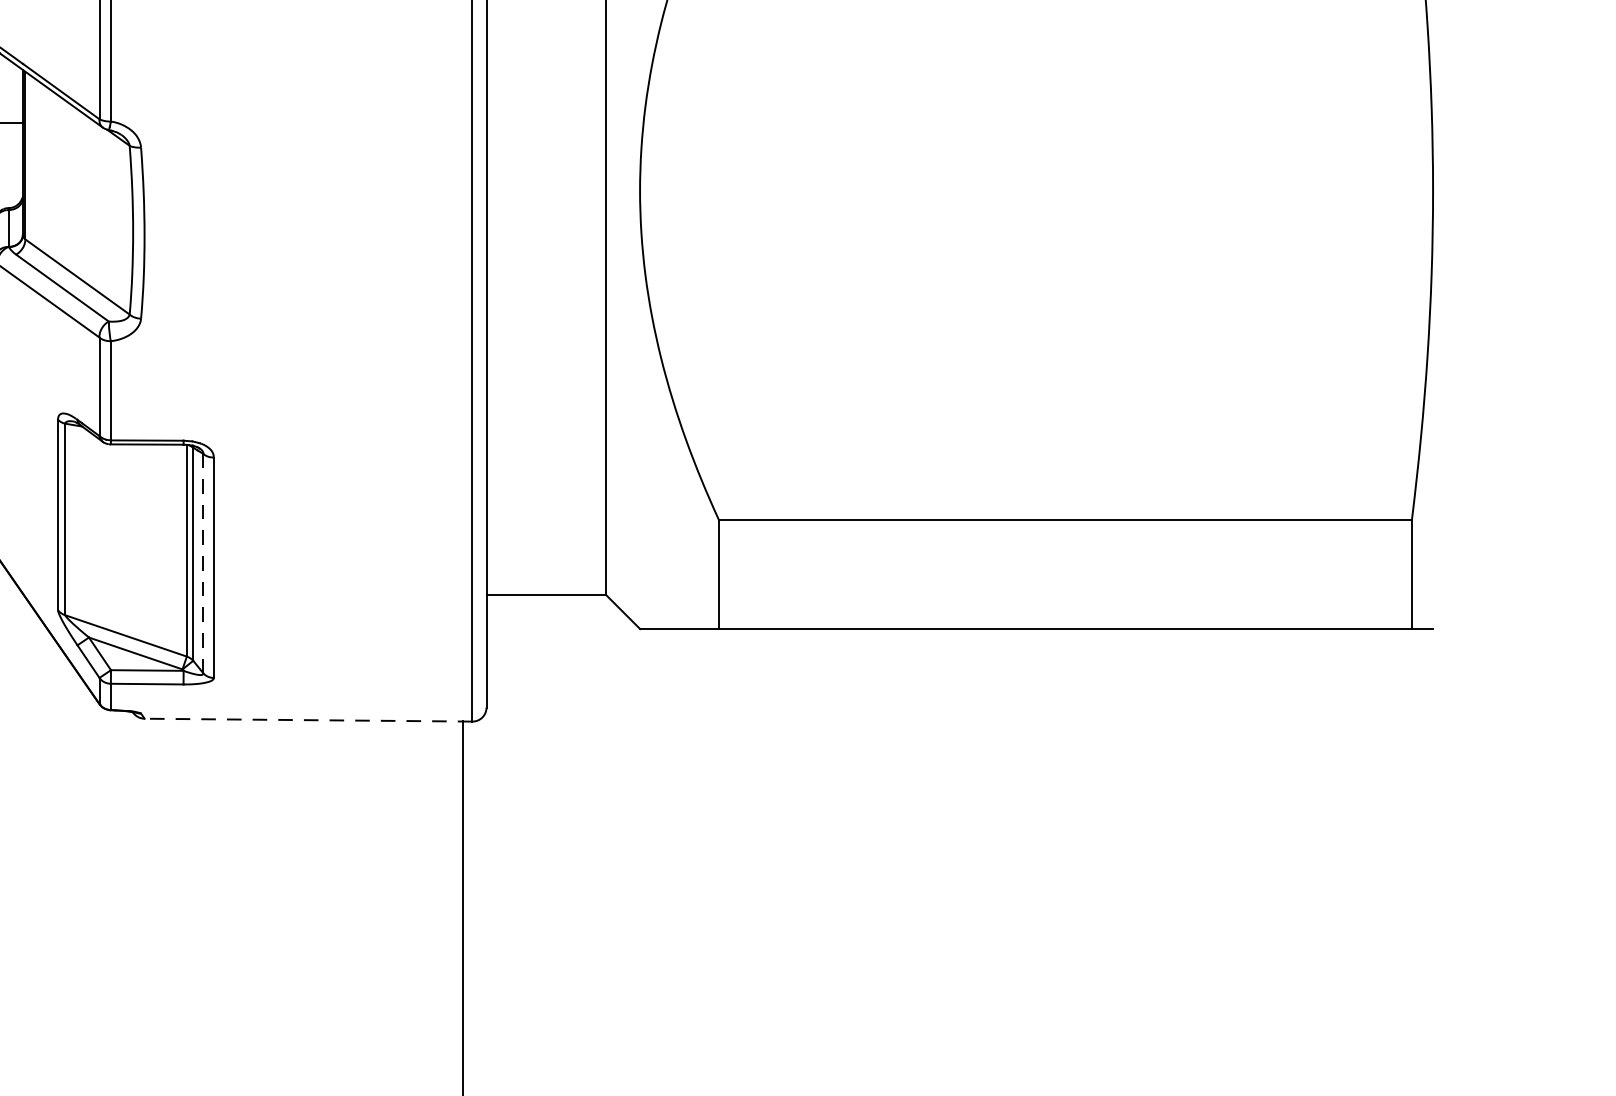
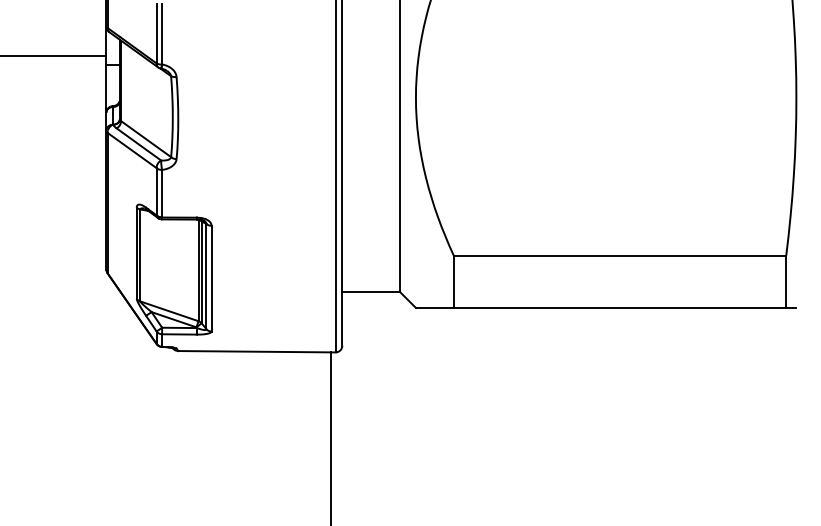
line: (203, 563) -> (206, 276), dashed -> solid
line: (307, 719) -> (256, 351), dashed -> solid

